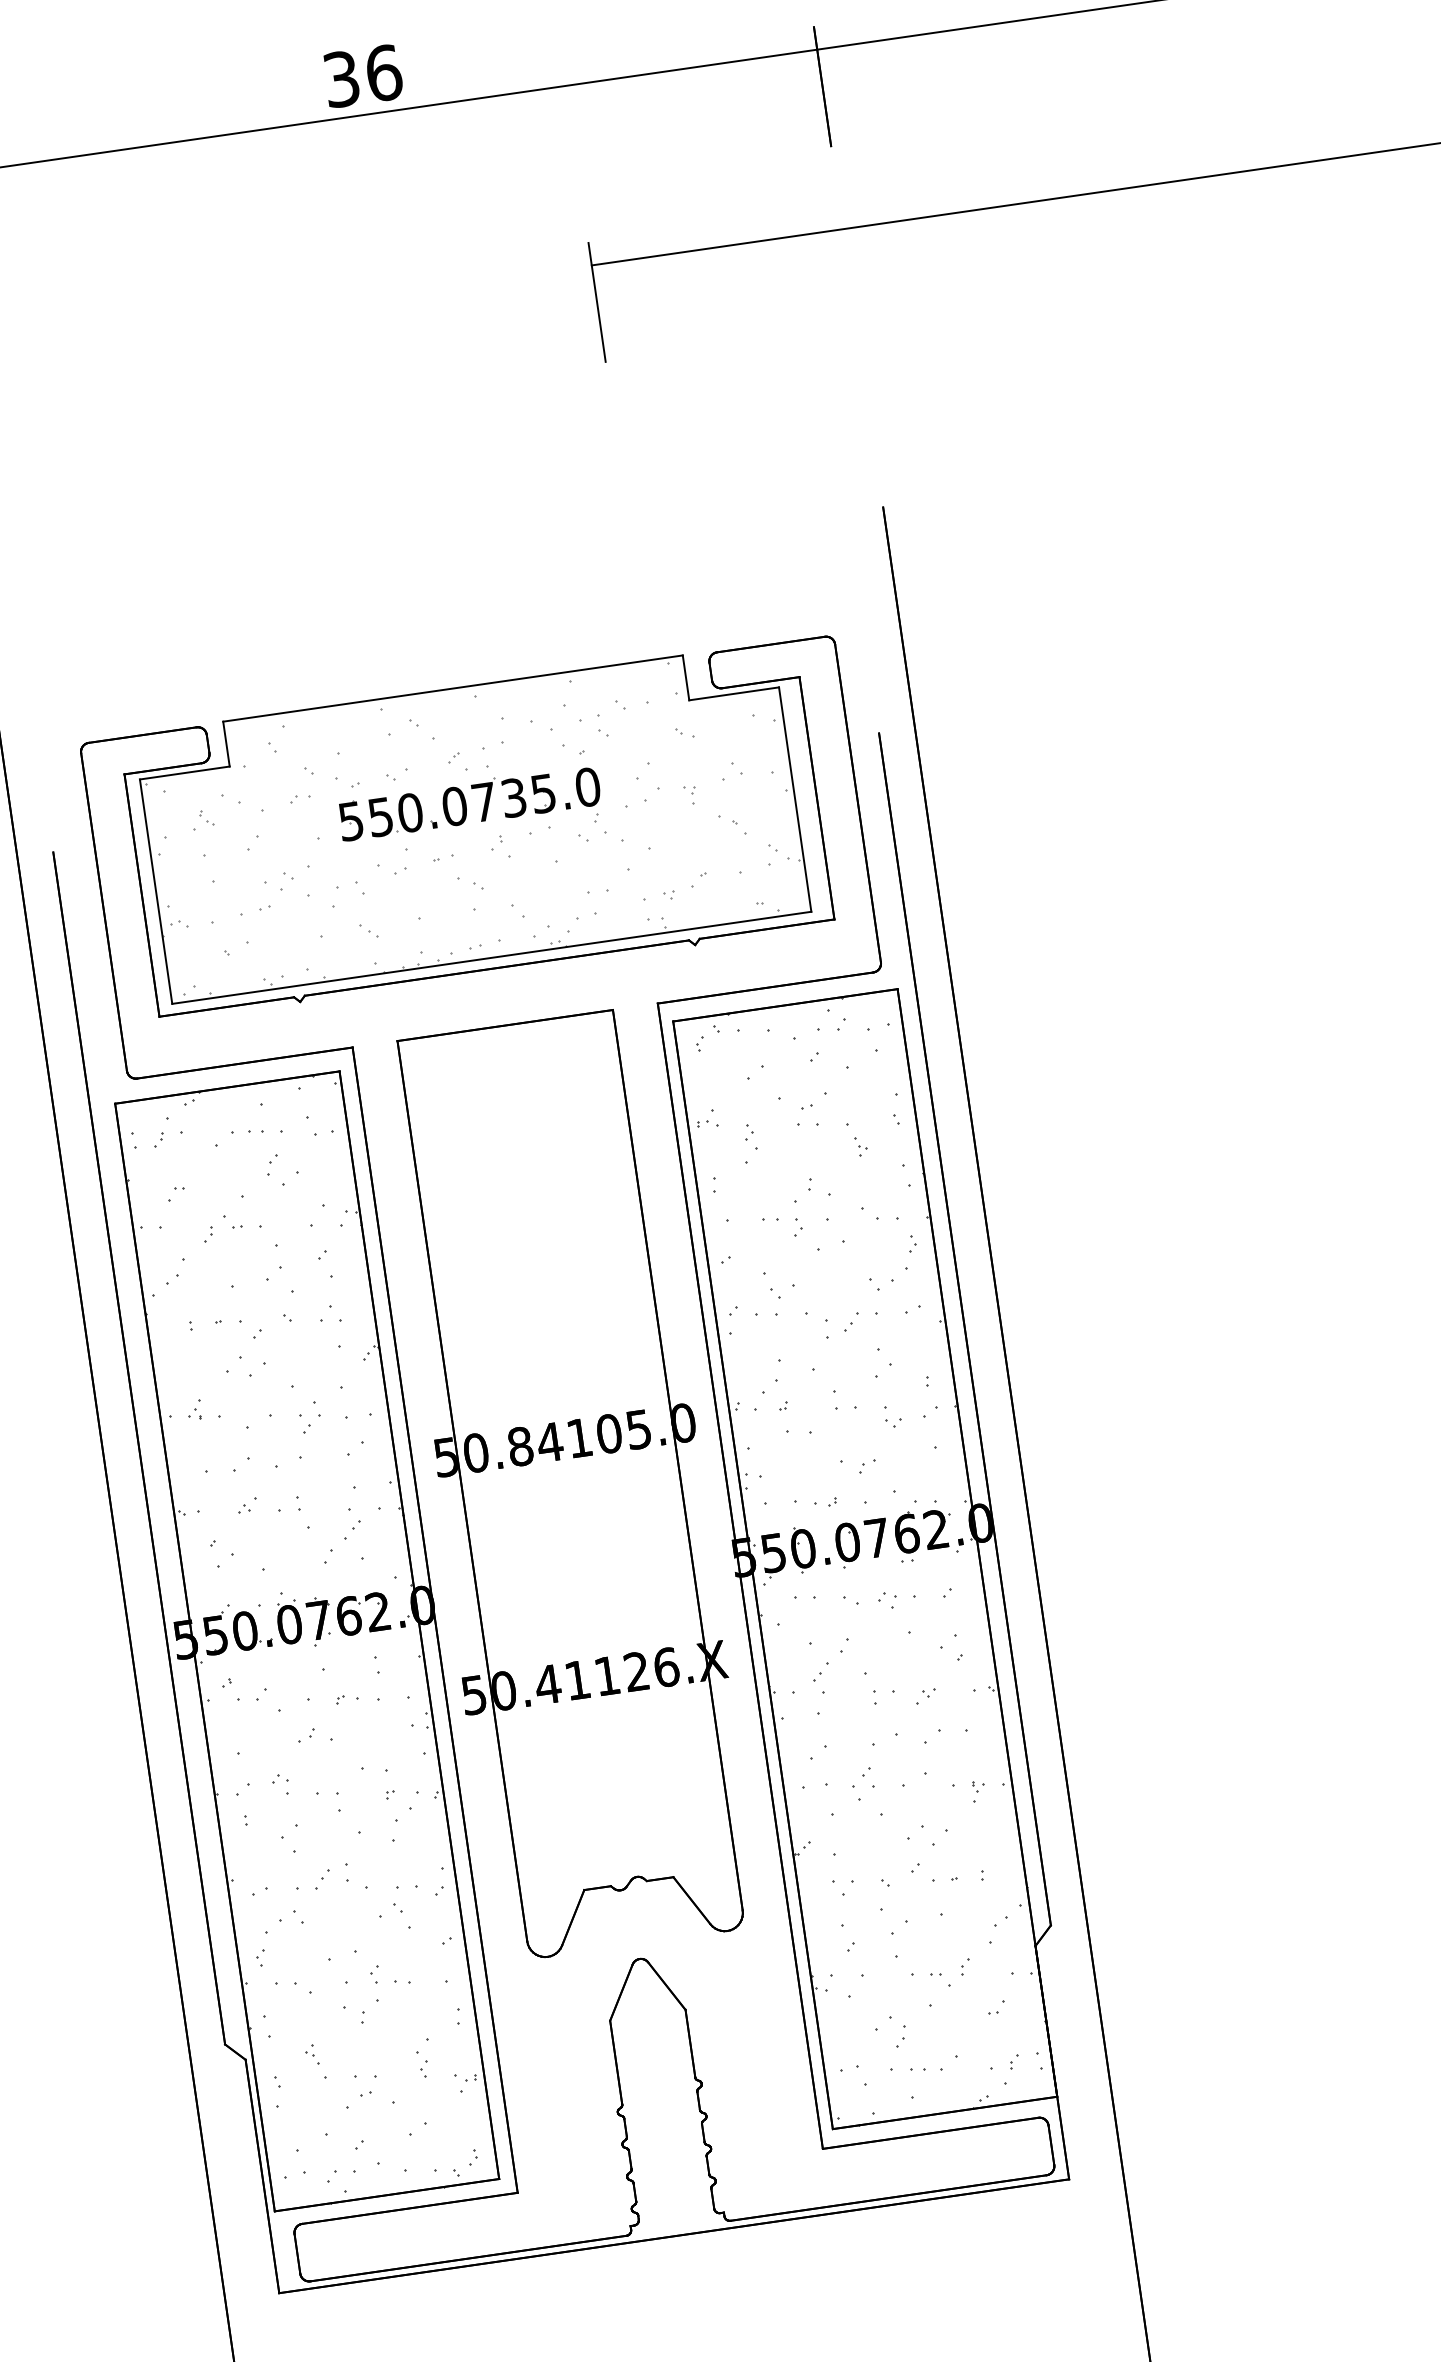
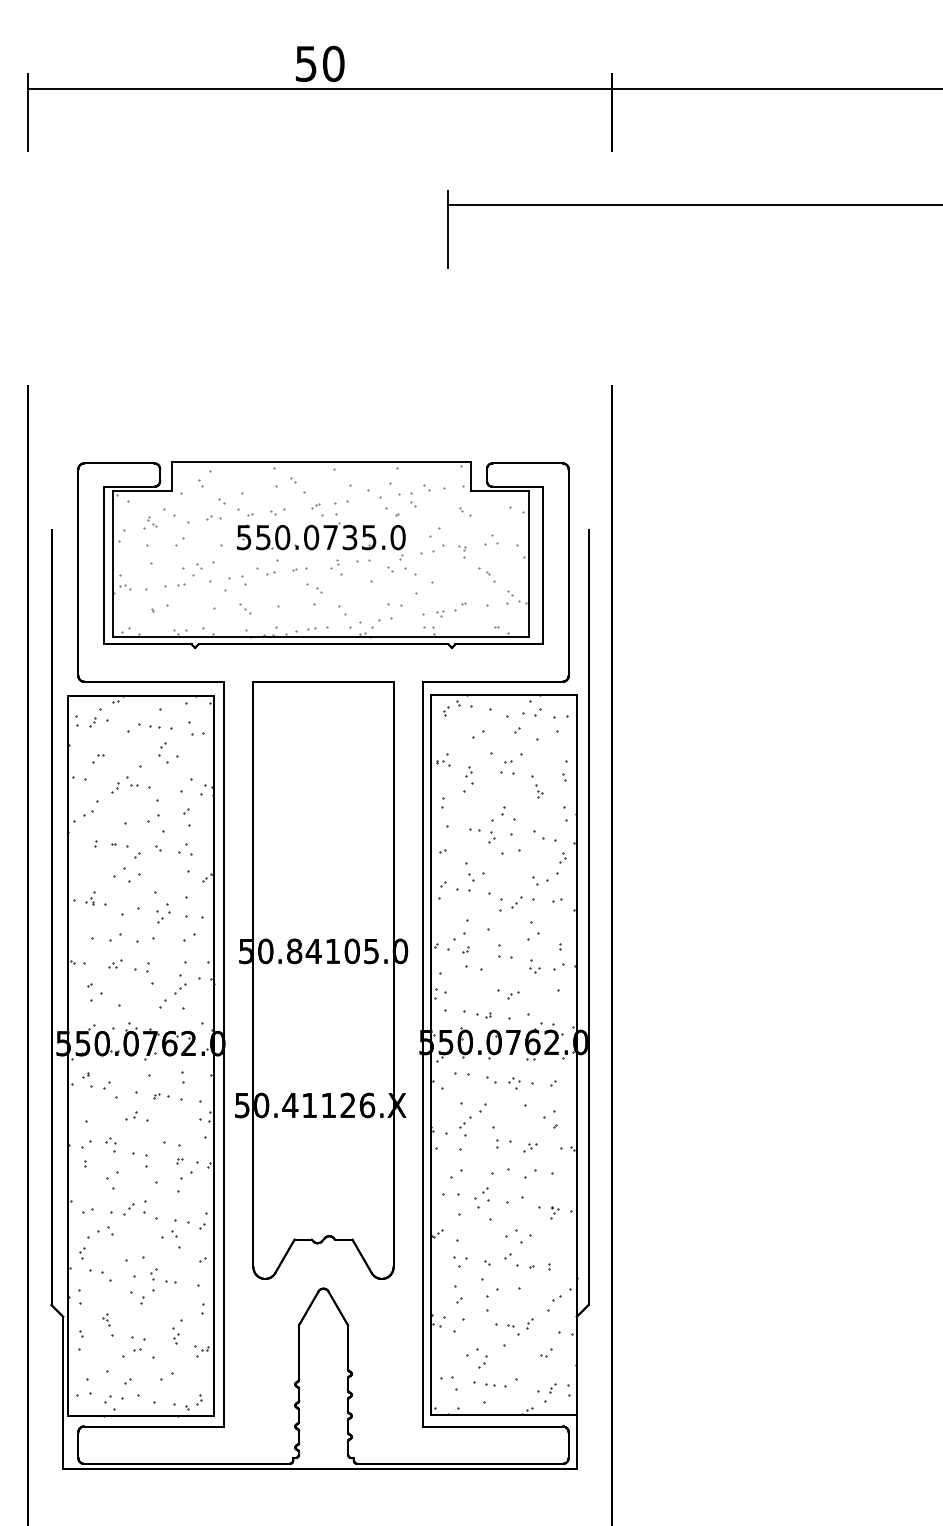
text: (363, 75) -> (320, 63), 36 -> 50

